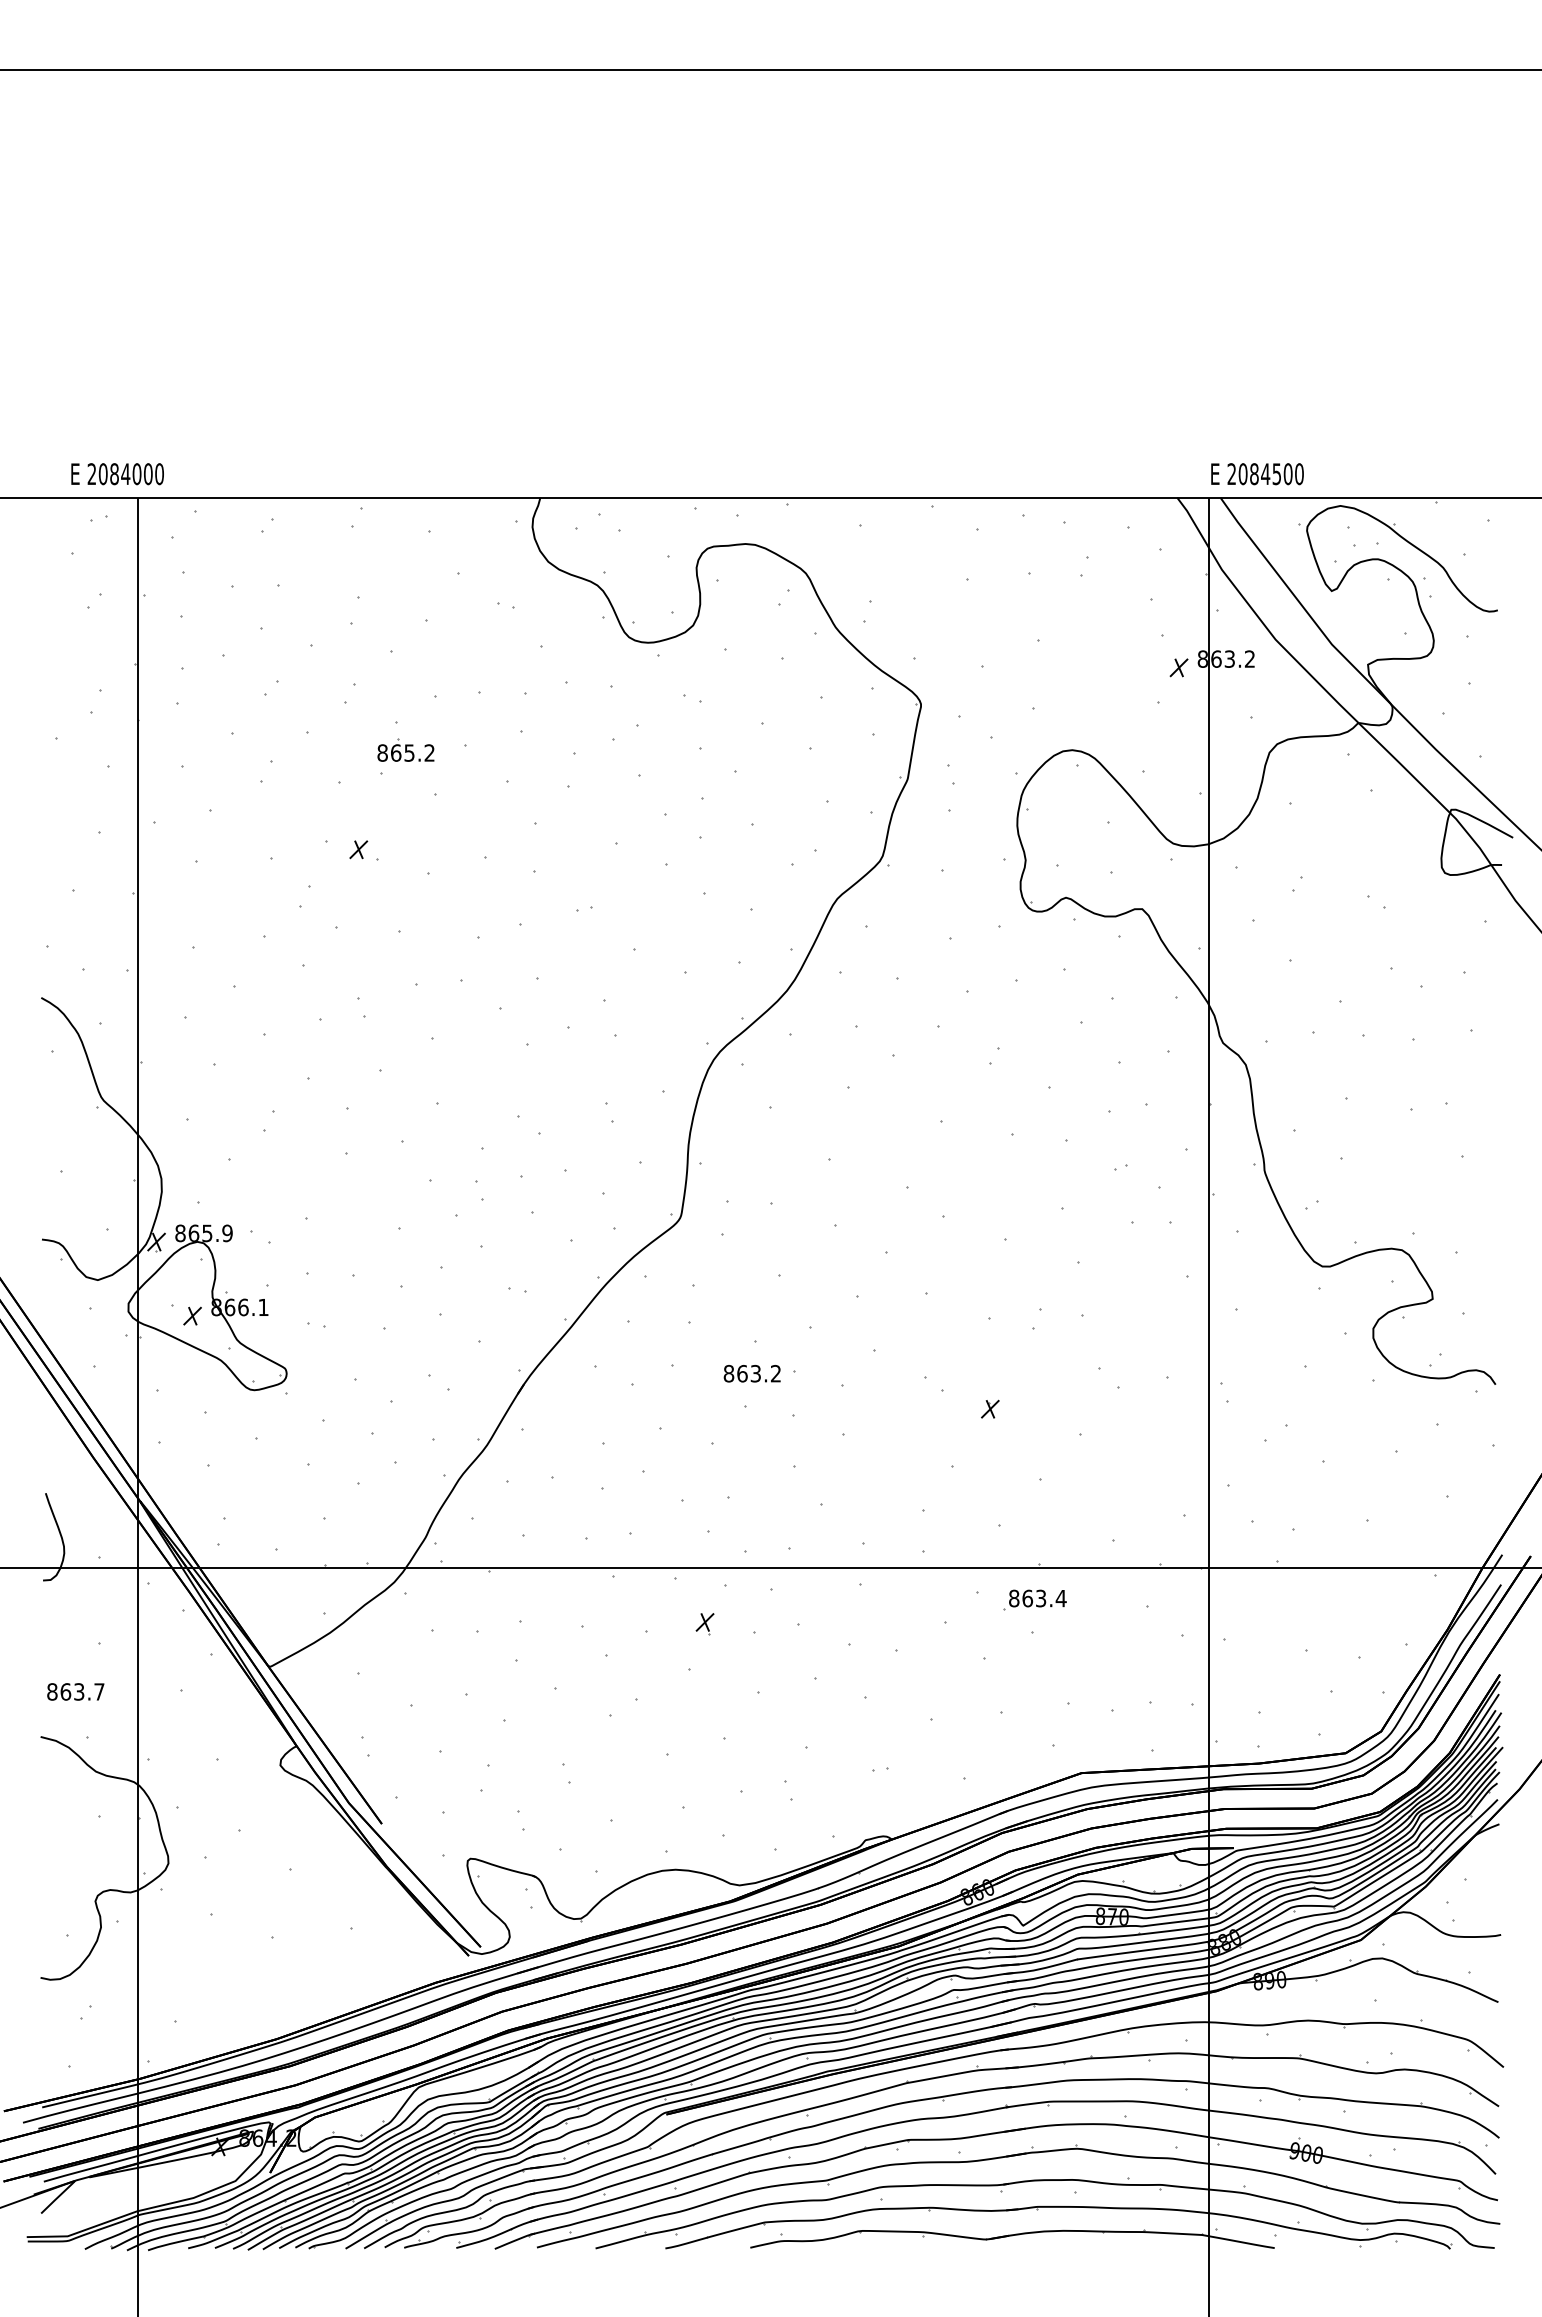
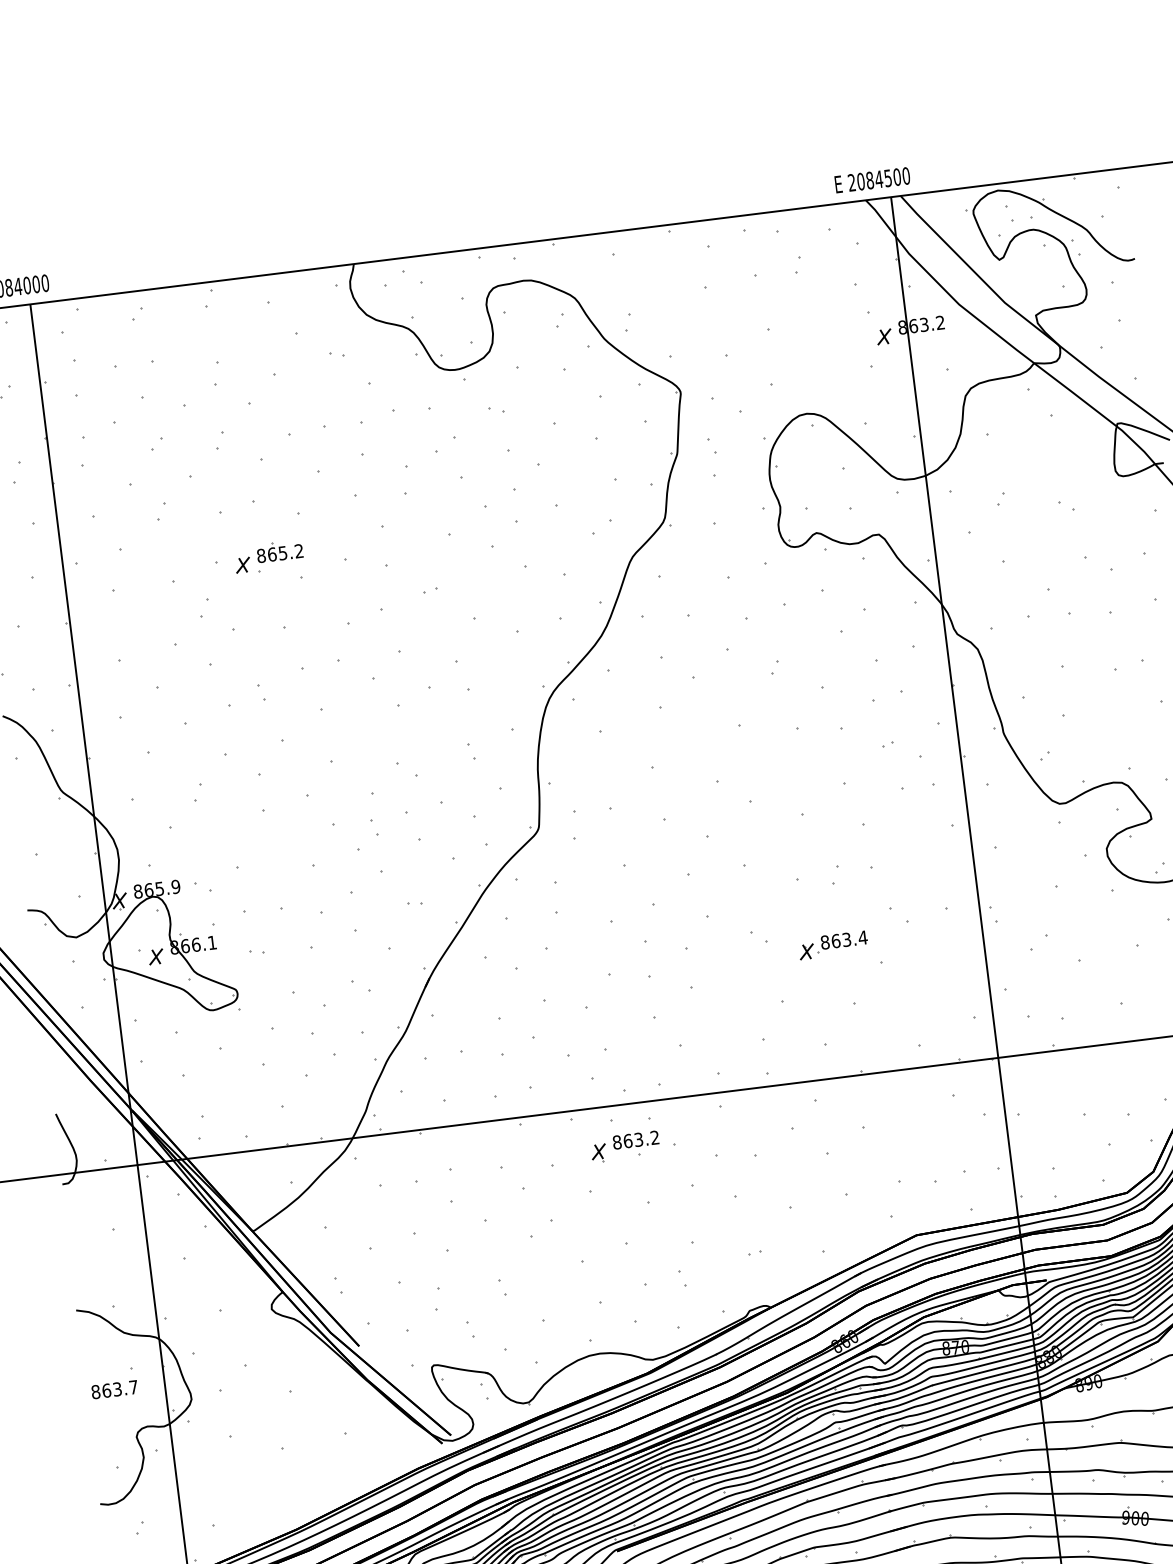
text: (1257, 474) -> (872, 180), moved
part: (405, 749) -> (279, 550), moved
text: (751, 1373) -> (635, 1140), moved
part: (1034, 1599) -> (841, 941), moved
text: (75, 1691) -> (114, 1389), moved

